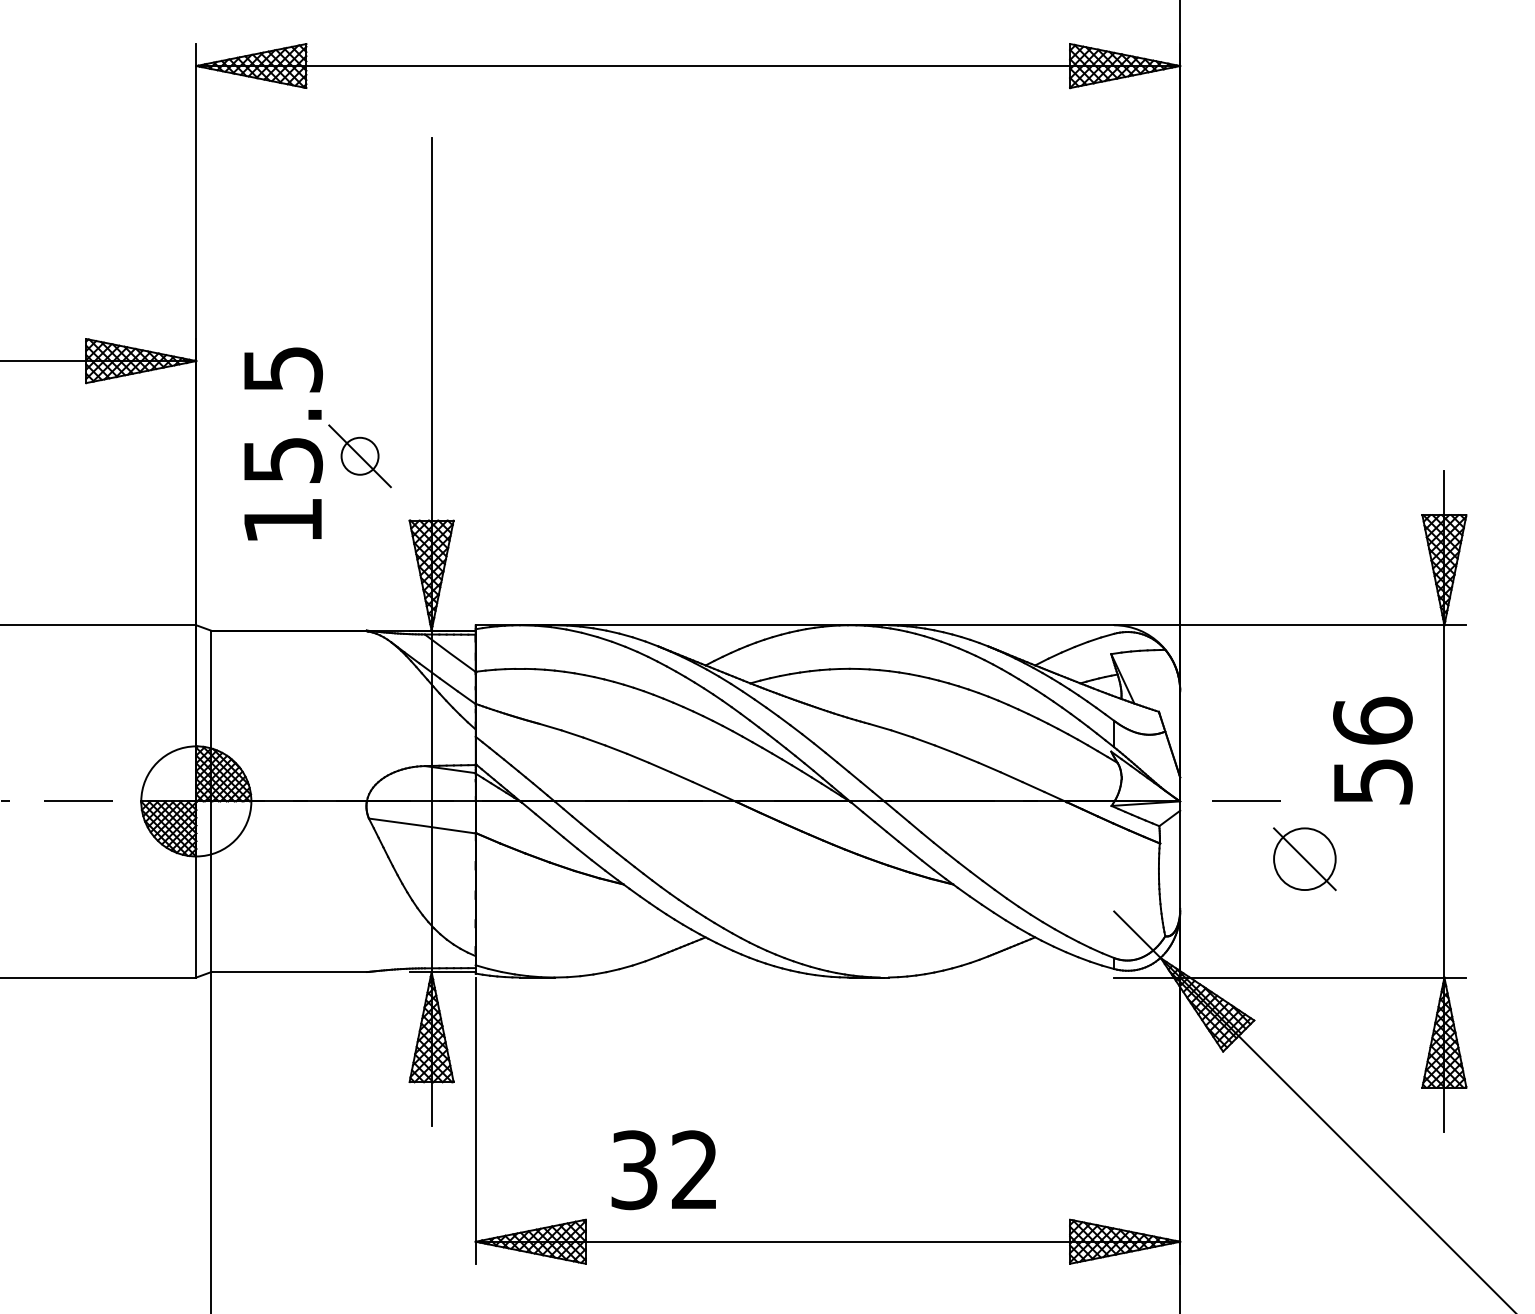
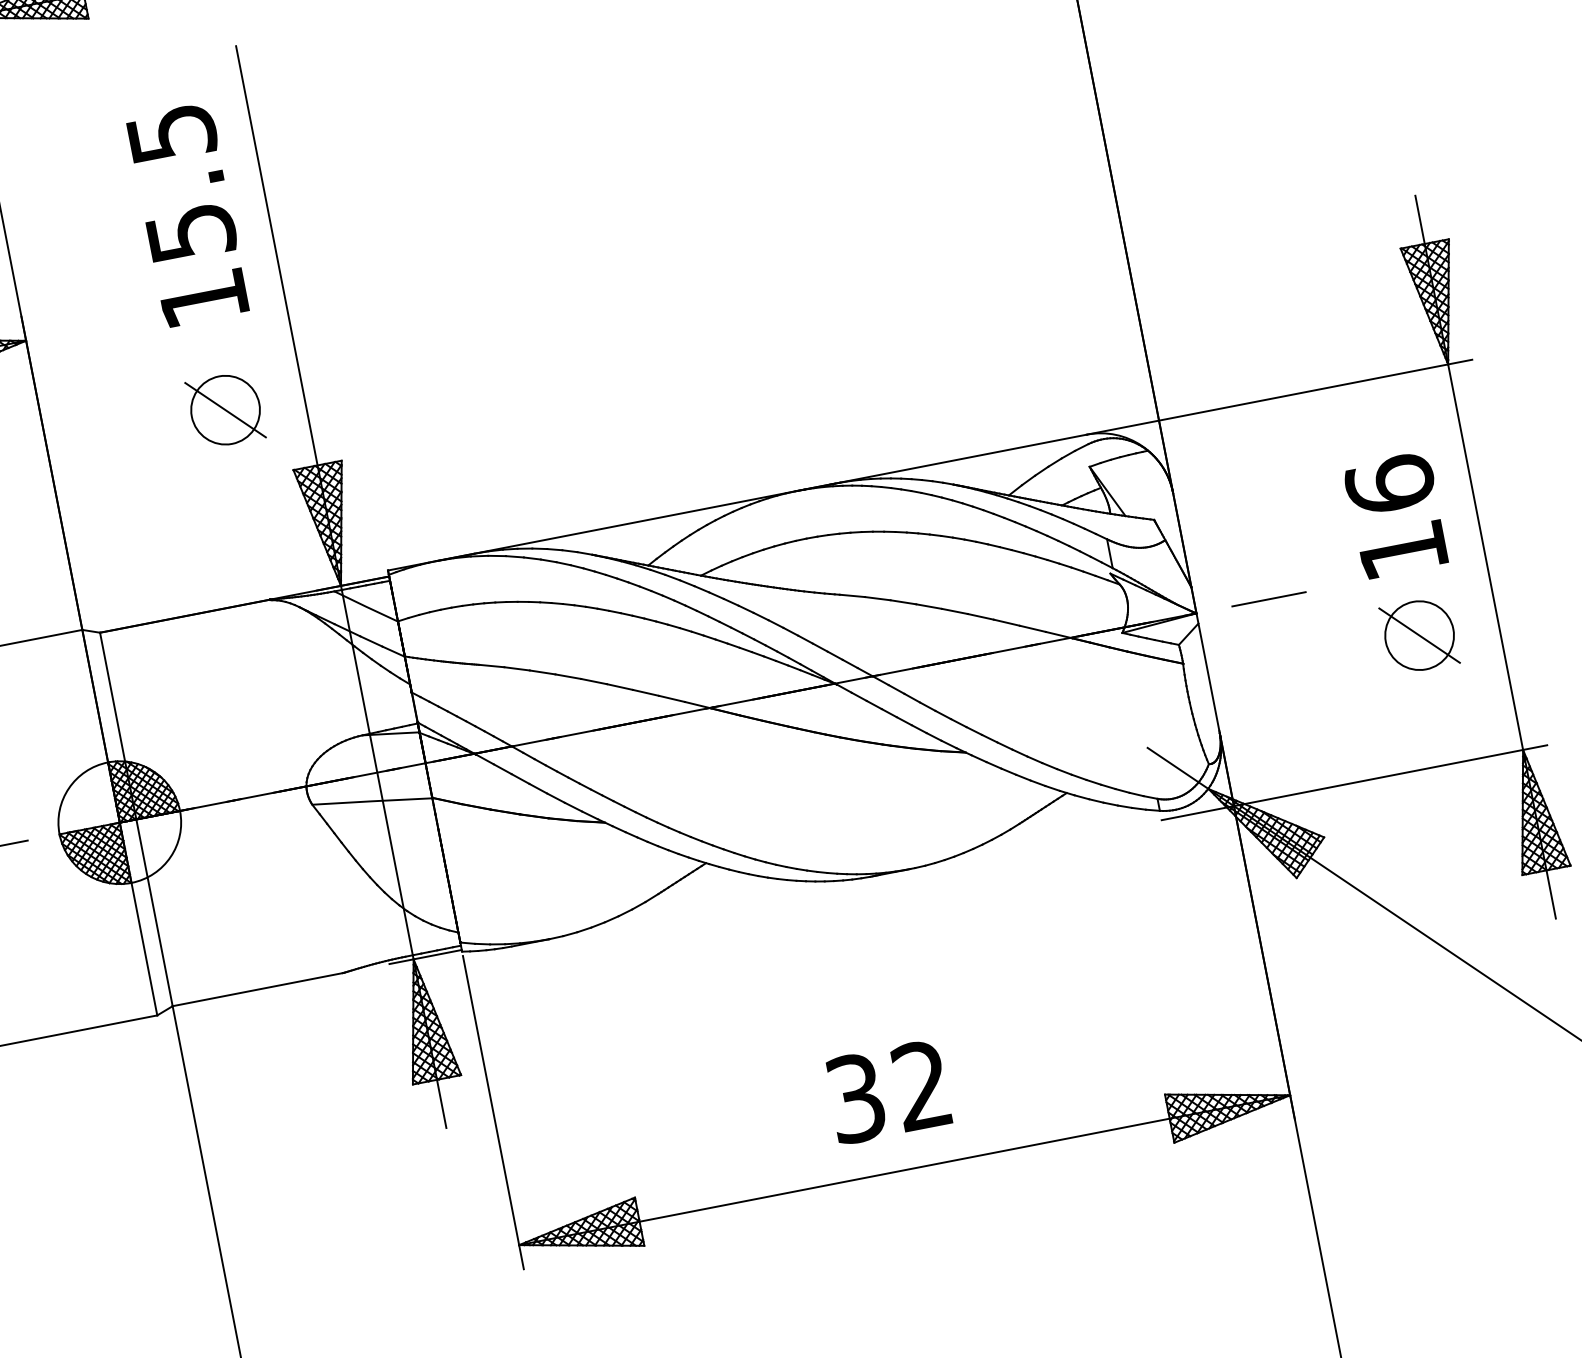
text: (283, 443) -> (188, 214), moved
circle: (359, 456) -> (225, 410), size x1.67
text: (1373, 781) -> (1403, 550), 56 -> 16
part: (1304, 859) -> (1419, 636), moved
text: (663, 1170) -> (887, 1092), moved

